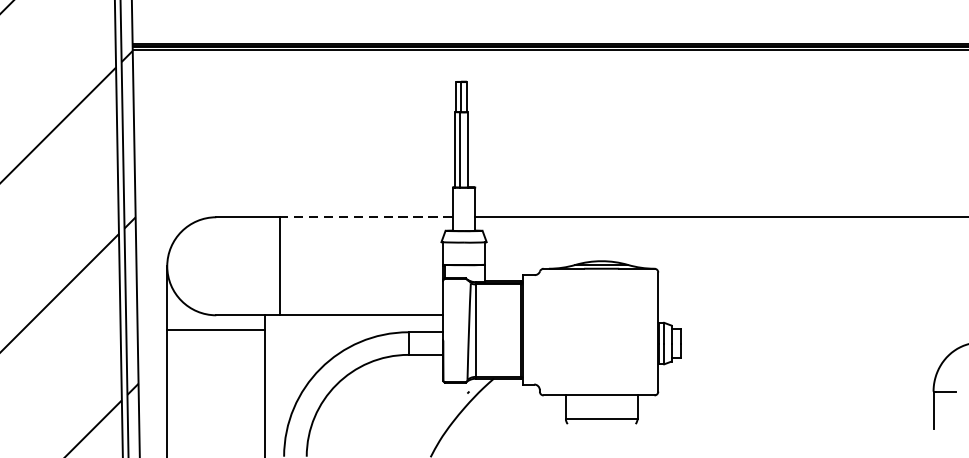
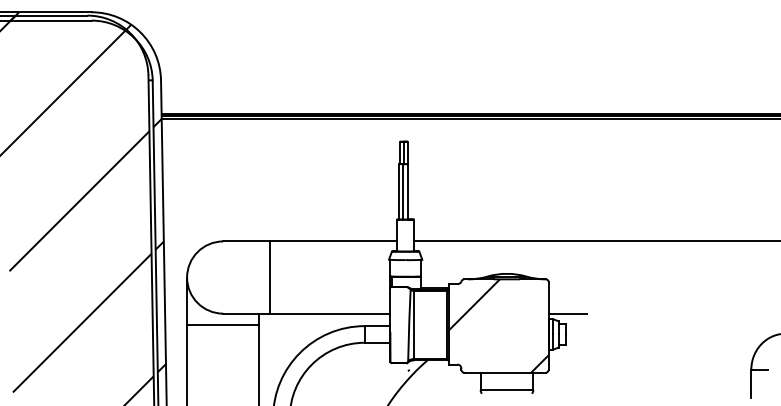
line: (366, 217) -> (333, 241), dashed -> solid
line: (683, 315) -> (567, 313), added
hatch: (590, 331) -> (498, 325), added

